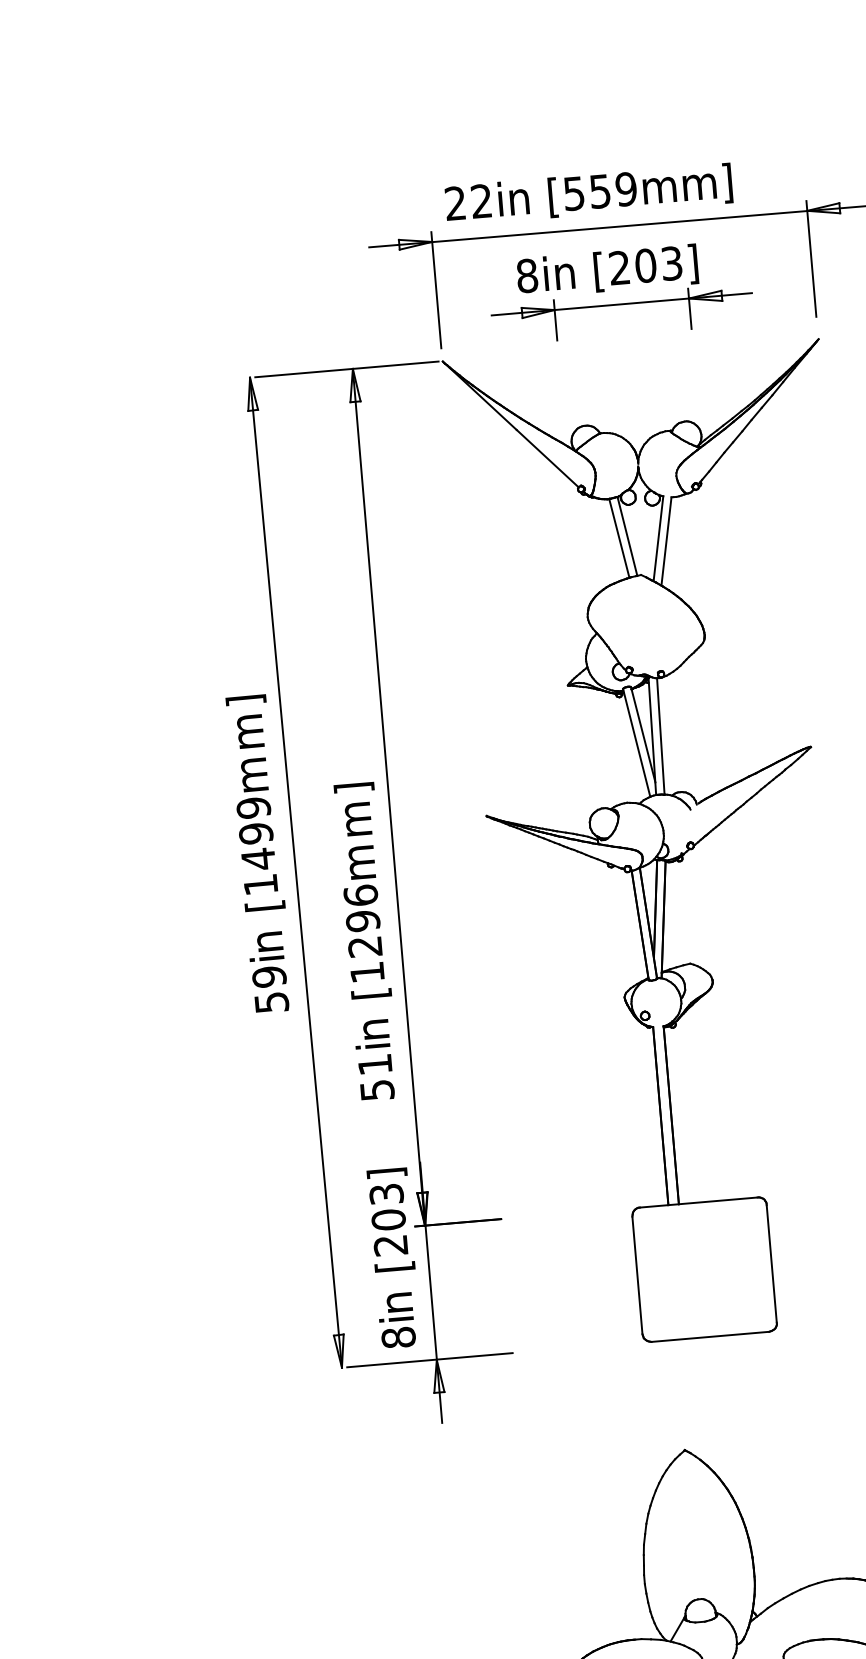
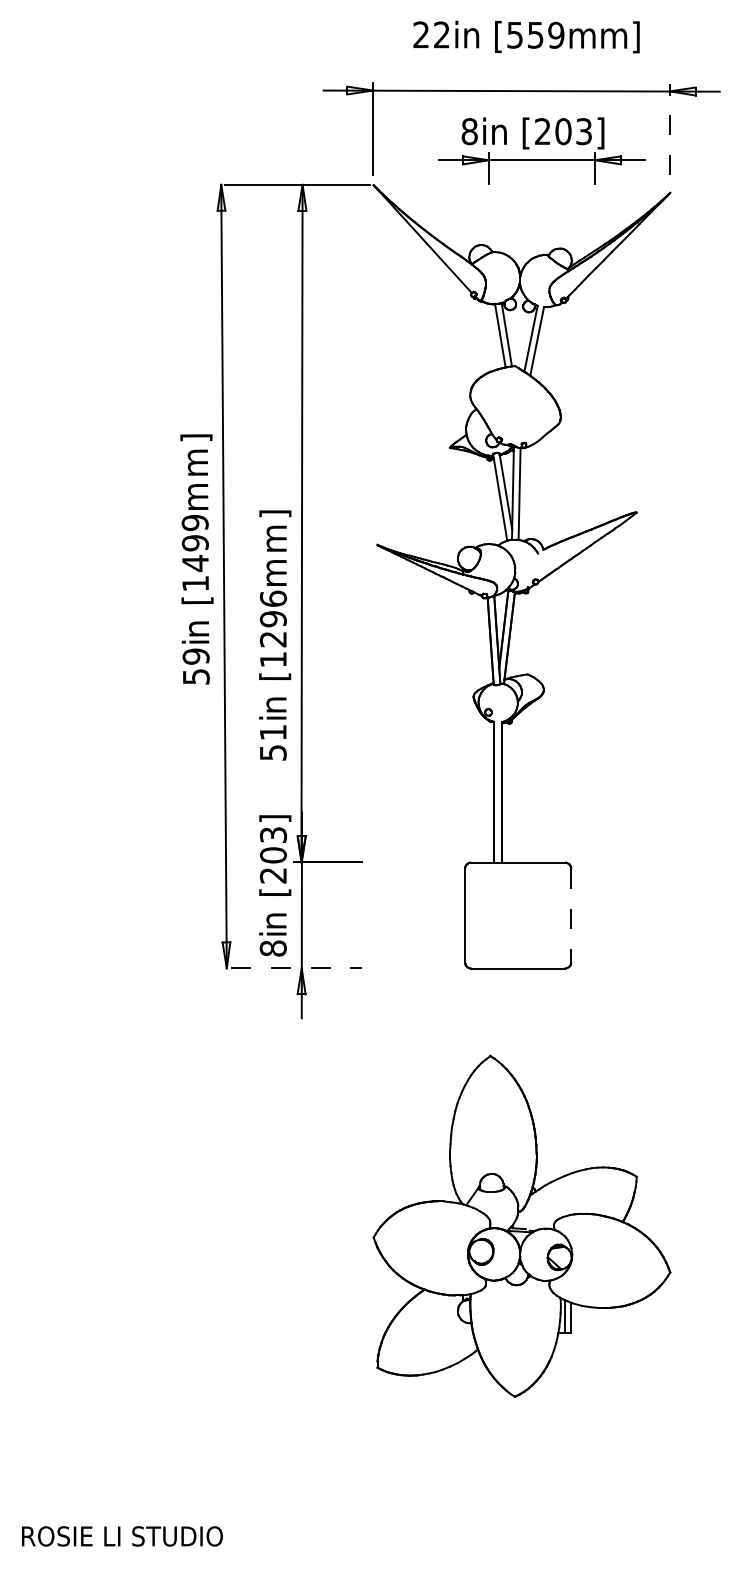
text: (588, 194) -> (526, 36), moved
line: (810, 259) -> (669, 129), solid -> dashed
part: (620, 292) -> (541, 150), moved
line: (772, 1264) -> (571, 916), solid -> dashed
line: (430, 1360) -> (296, 968), solid -> dashed

